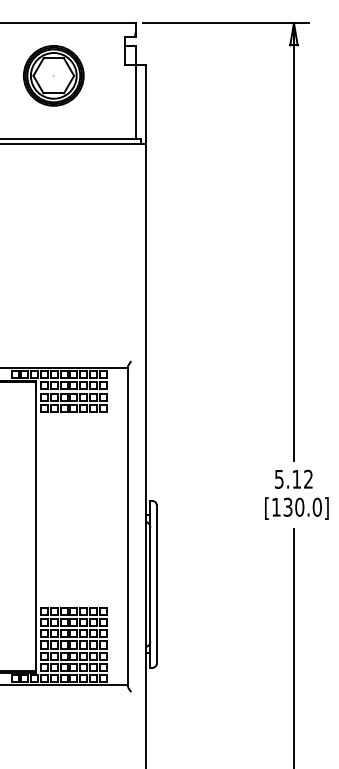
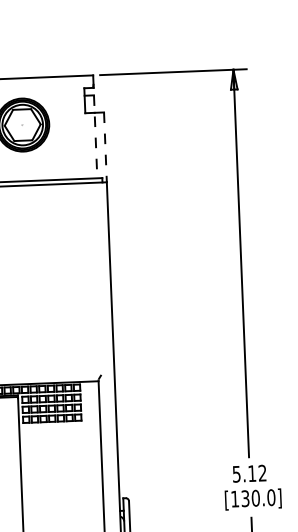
line: (135, 92) -> (95, 136), solid -> dashed
line: (146, 105) -> (105, 148), solid -> dashed

